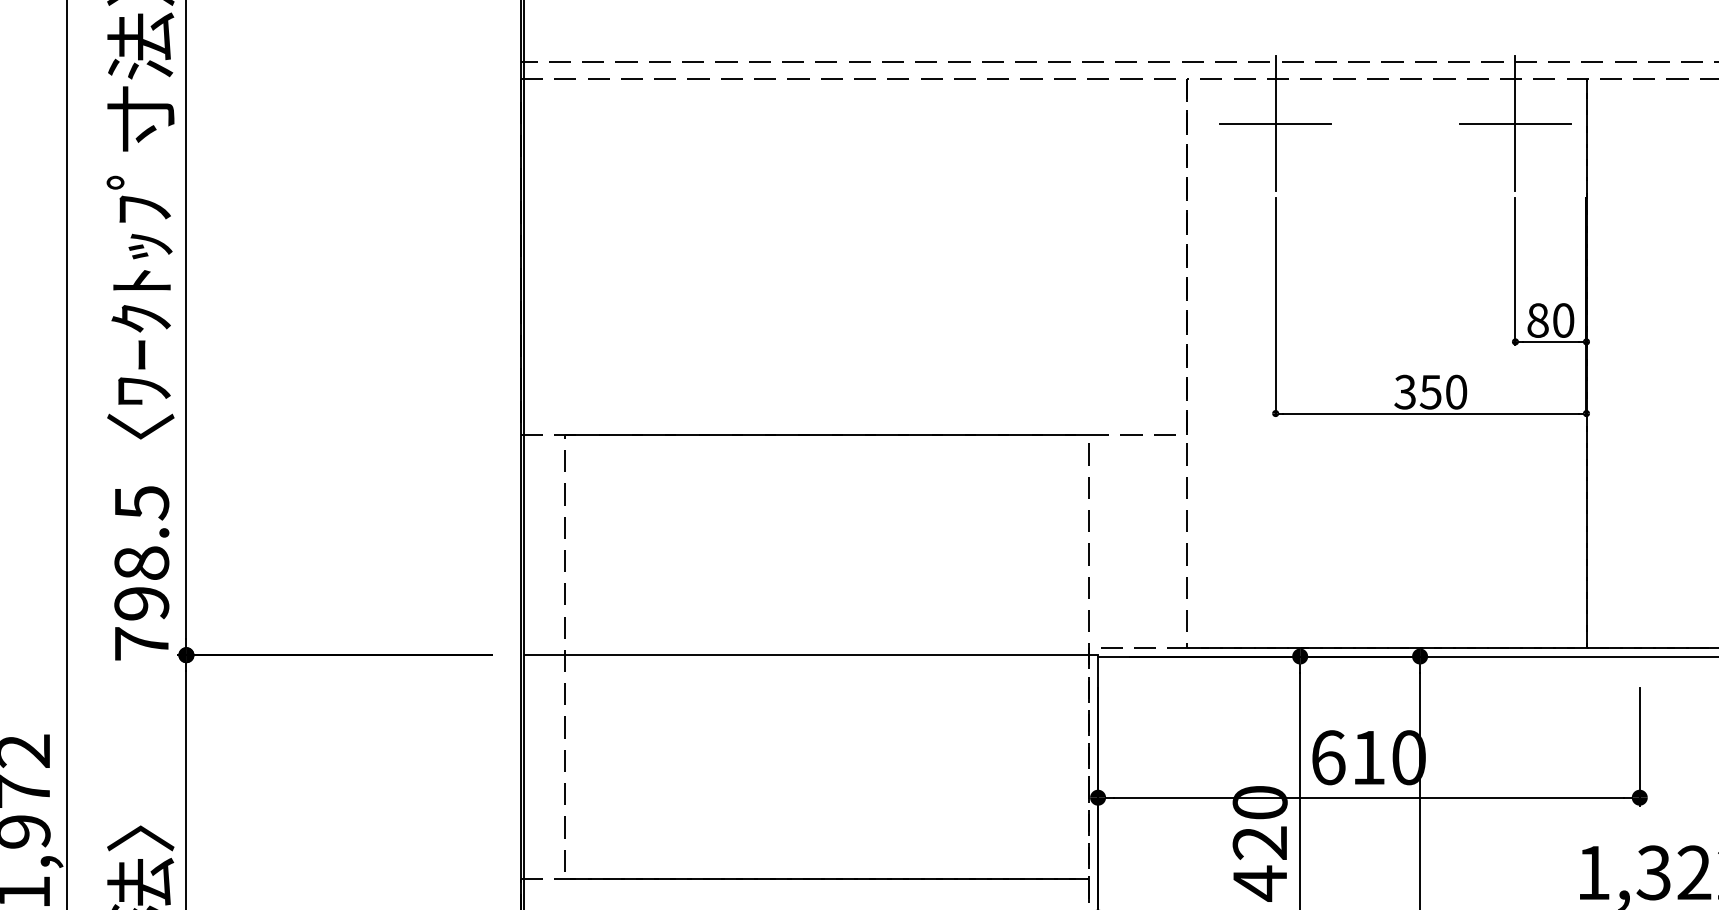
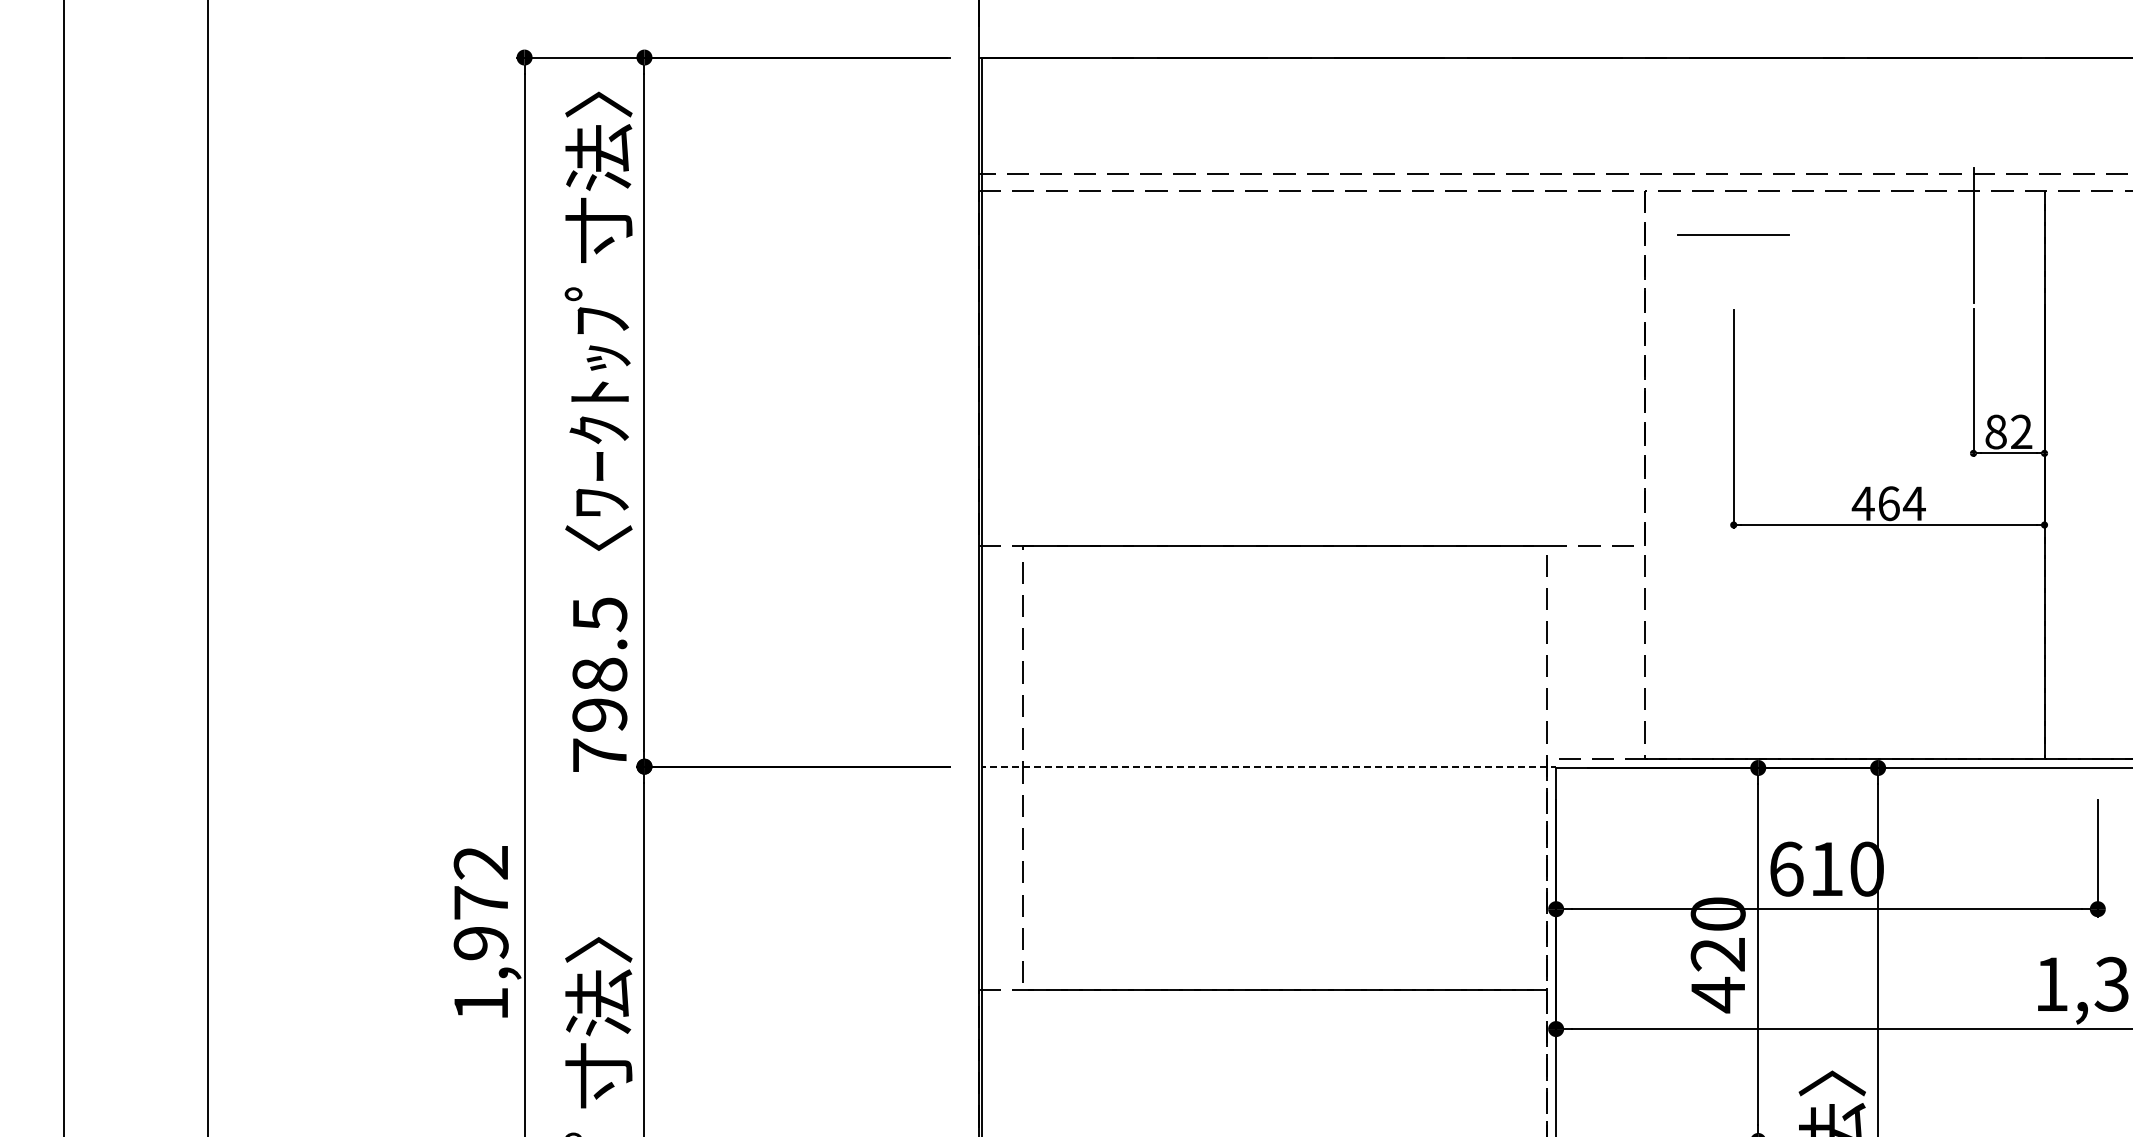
line: (1275, 123) -> (1733, 234), removed
line: (1515, 124) -> (1973, 235), removed
text: (1563, 320) -> (2021, 431), 80 -> 82
text: (1430, 392) -> (1888, 503), 350 -> 464
line: (812, 655) -> (1270, 766), solid -> dashed

